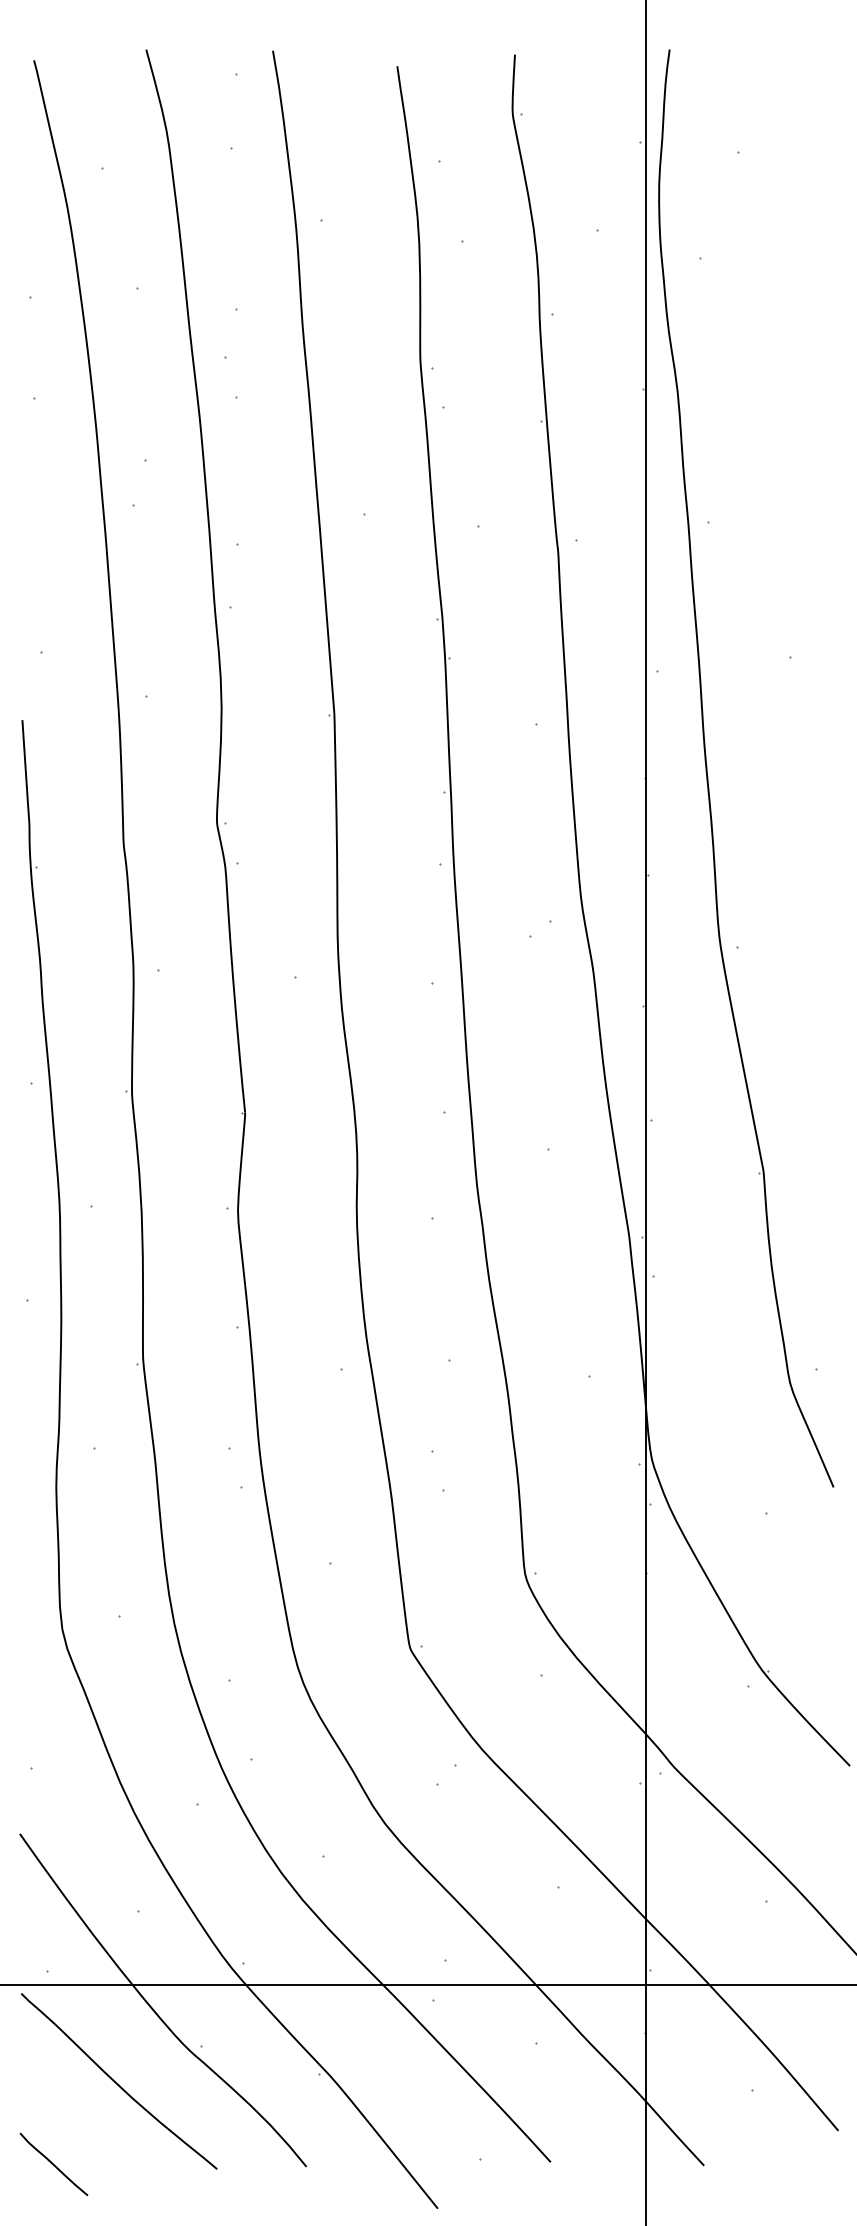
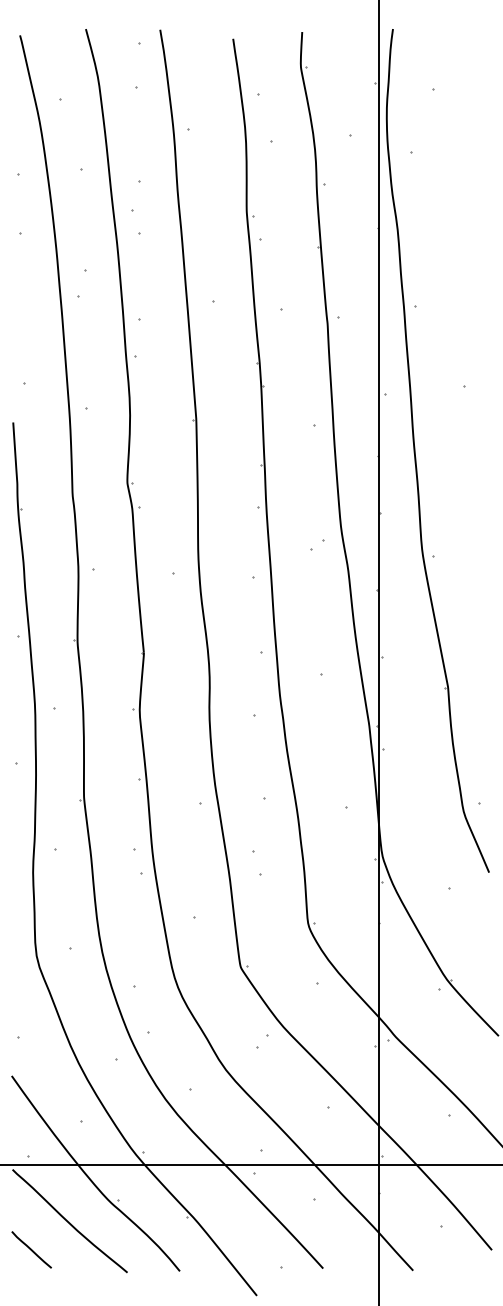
line: (53, 2163) -> (31, 1249), moved

